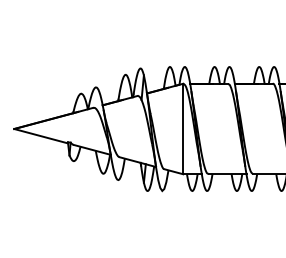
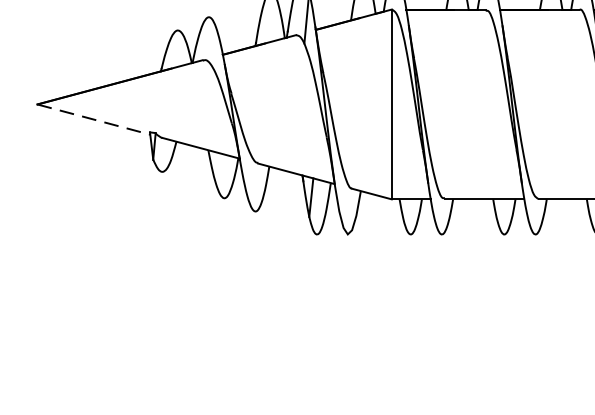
line: (41, 136) -> (94, 120), solid -> dashed

